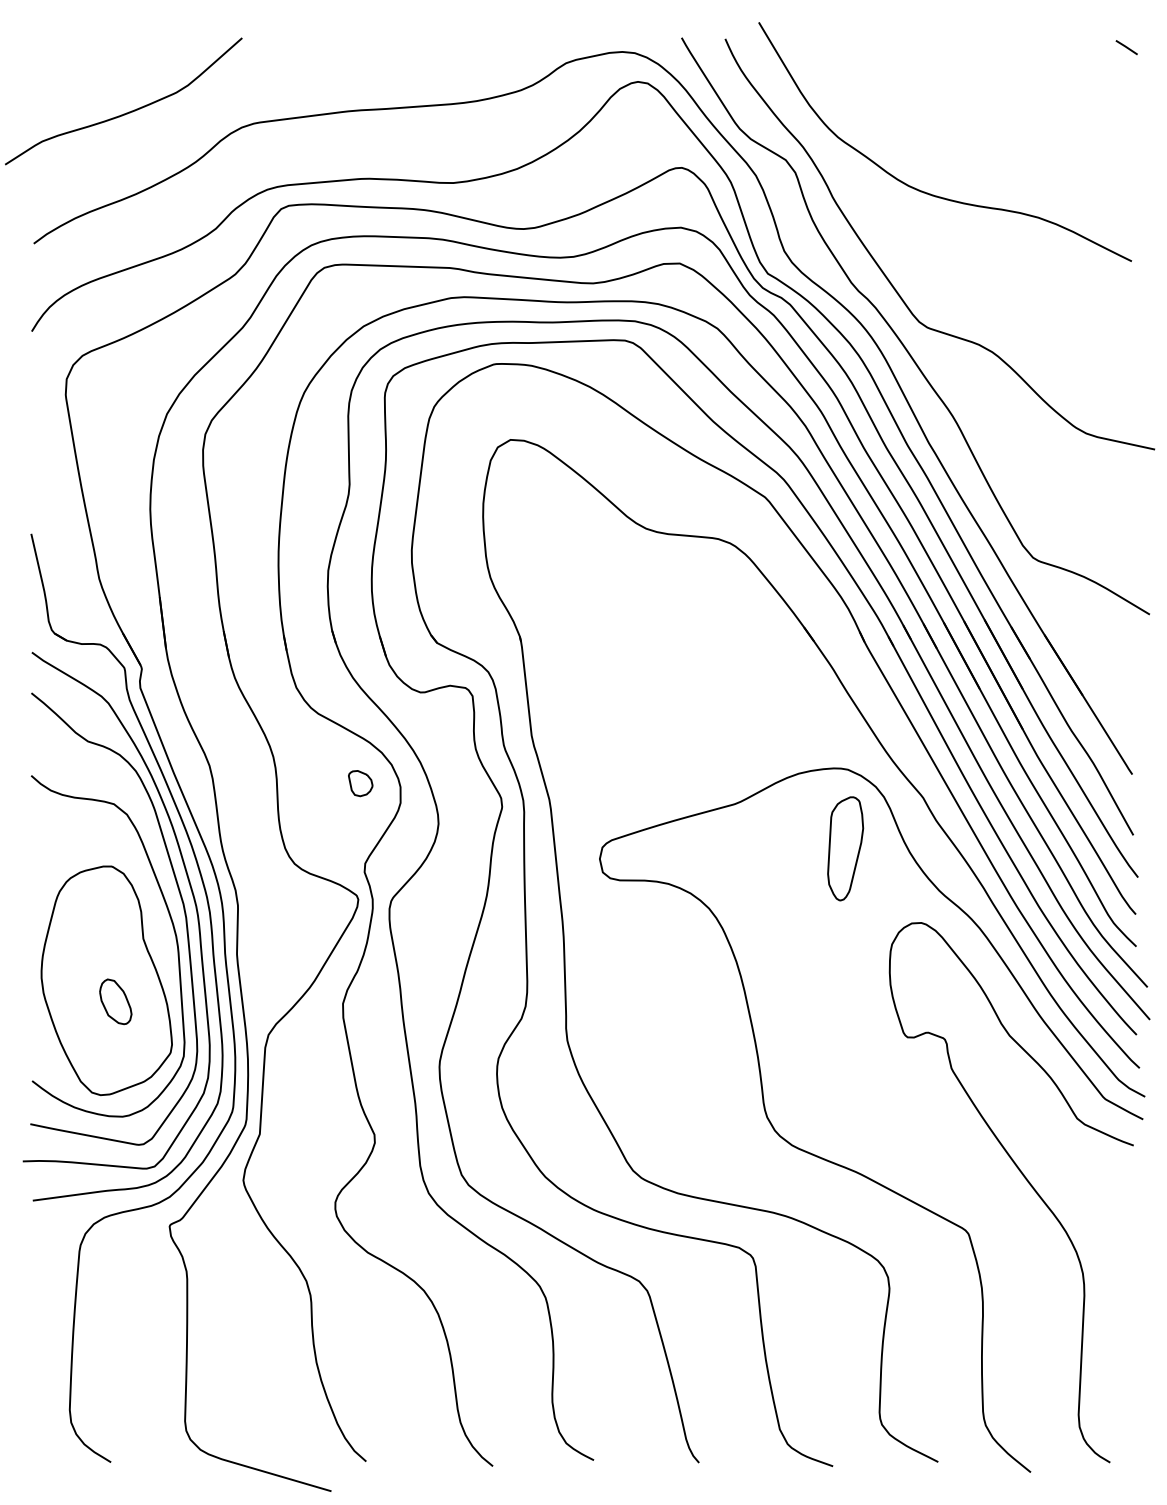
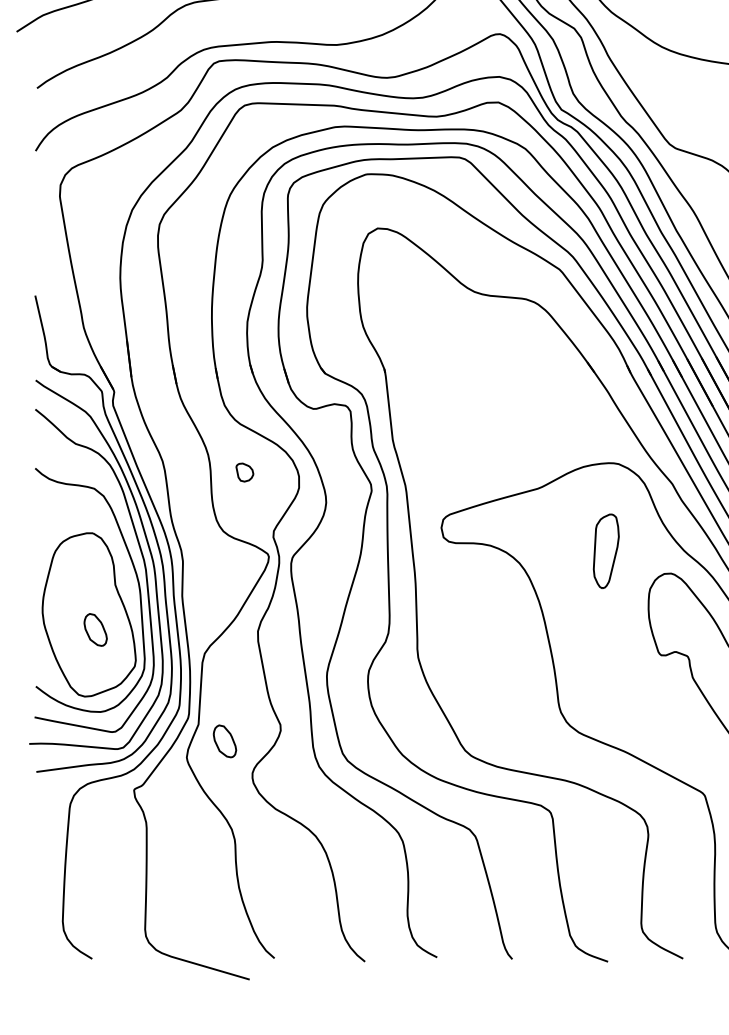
part: (360, 783) -> (244, 472), moved
part: (845, 848) -> (606, 551), moved
part: (296, 1157) -> (224, 741), added

